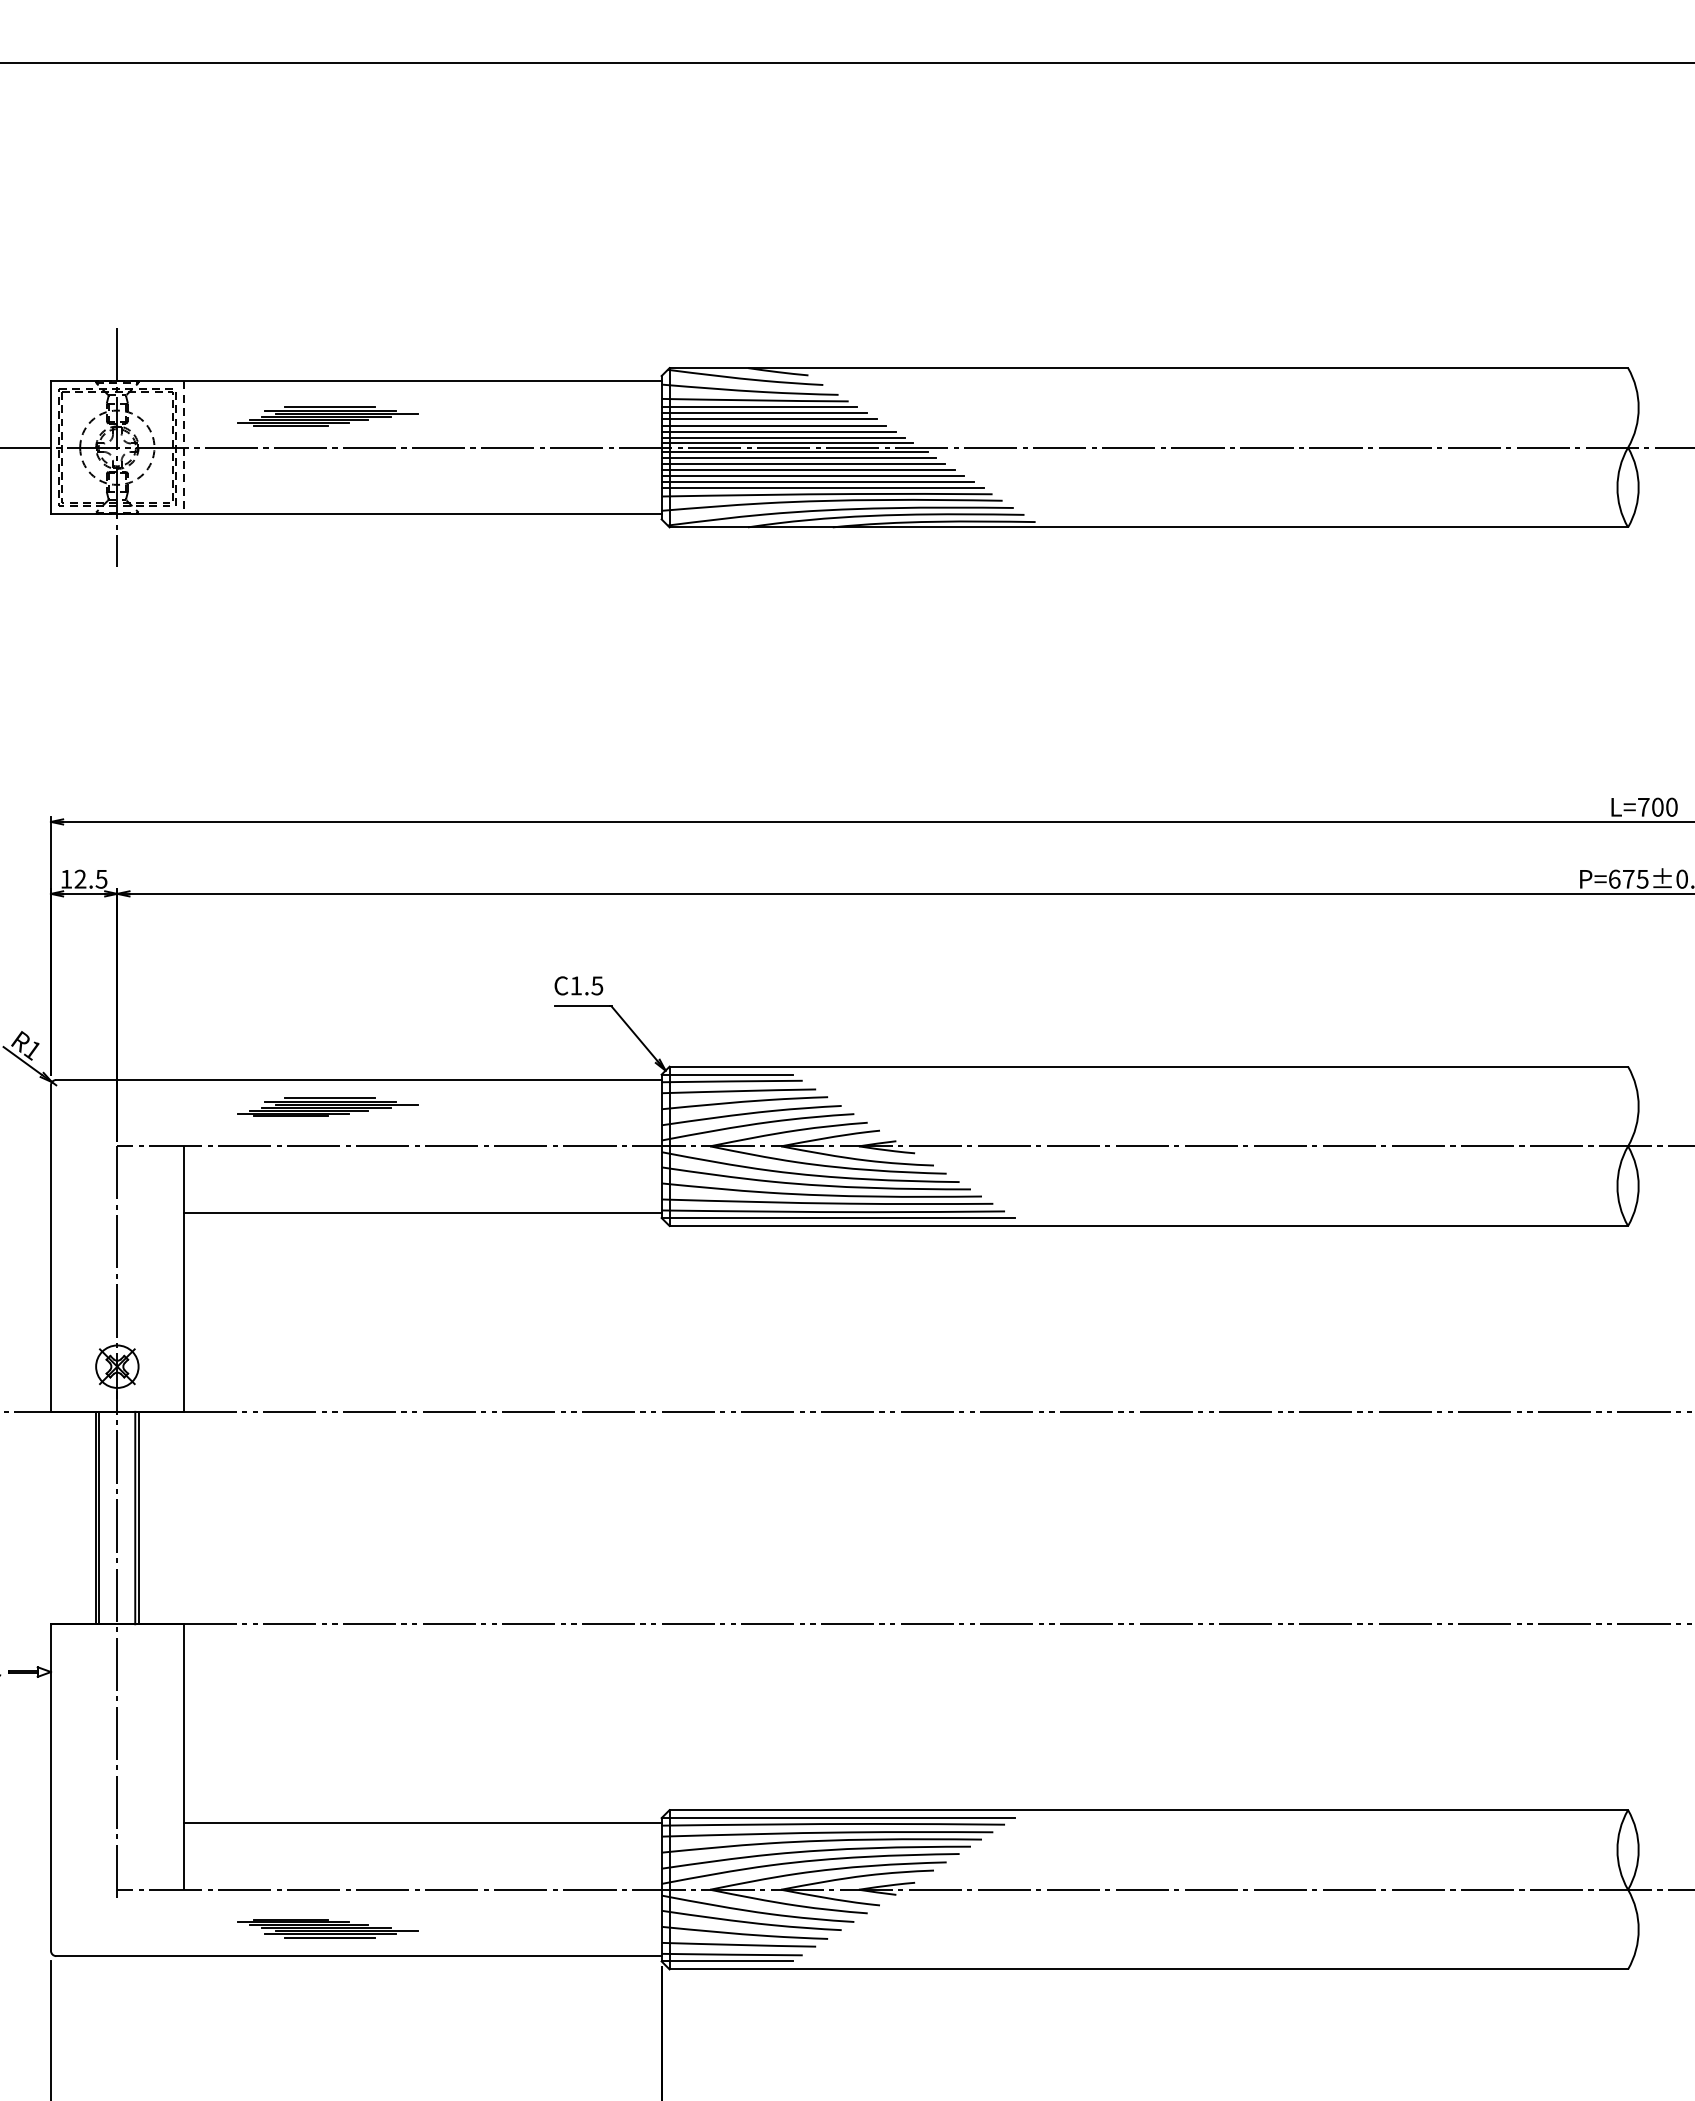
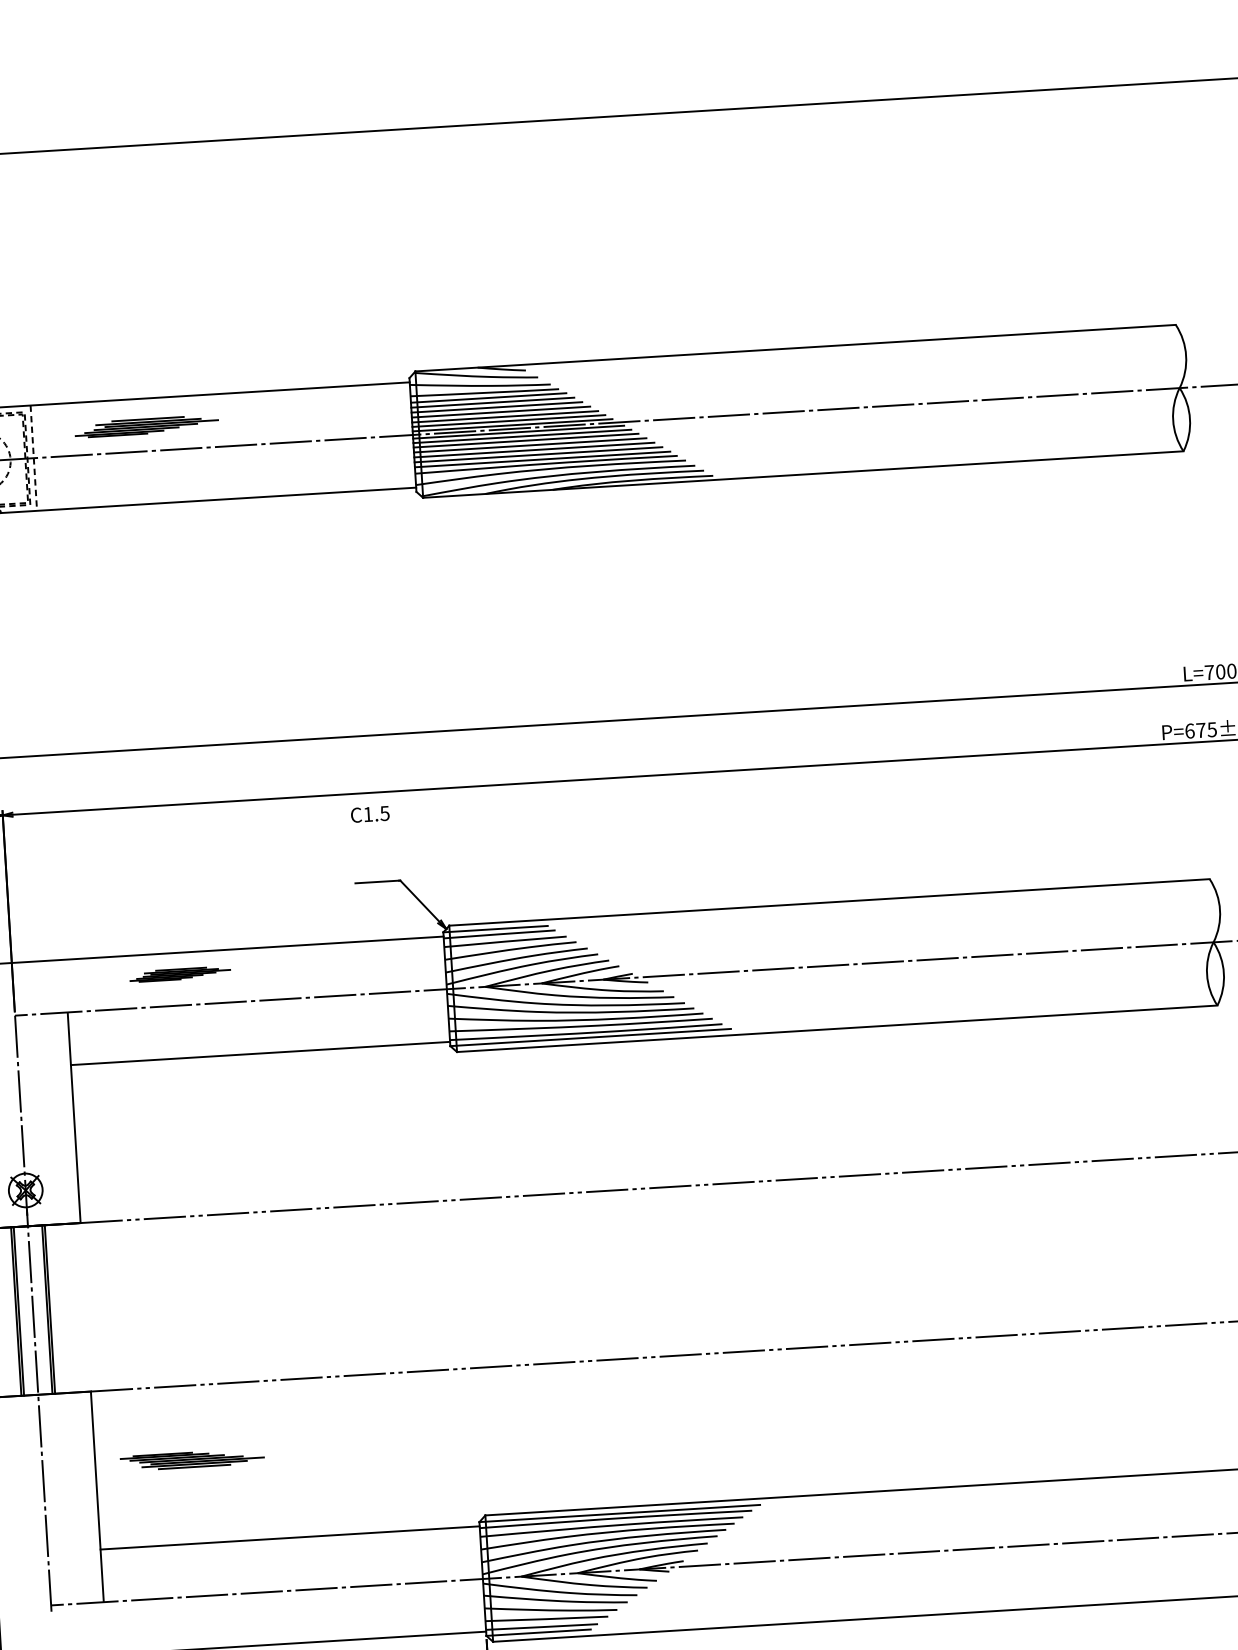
text: (578, 985) -> (369, 814), moved
part: (327, 1106) -> (179, 973), size x0.7
part: (327, 1928) -> (192, 1459), moved

